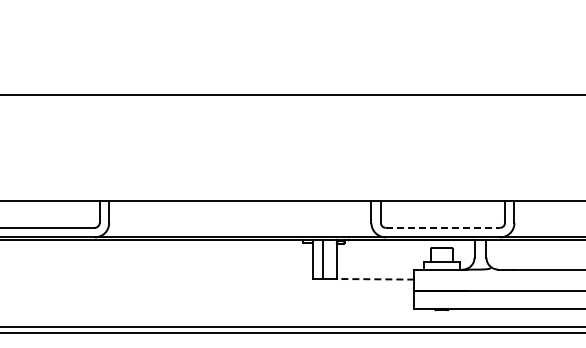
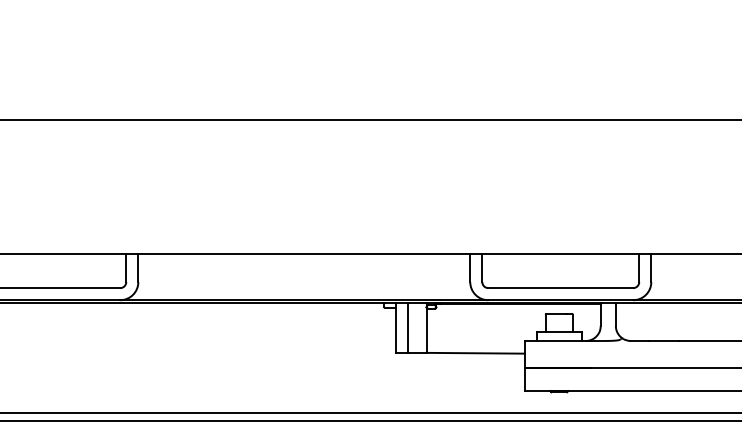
line: (443, 227) -> (561, 287), dashed -> solid
line: (375, 279) -> (475, 353), dashed -> solid

